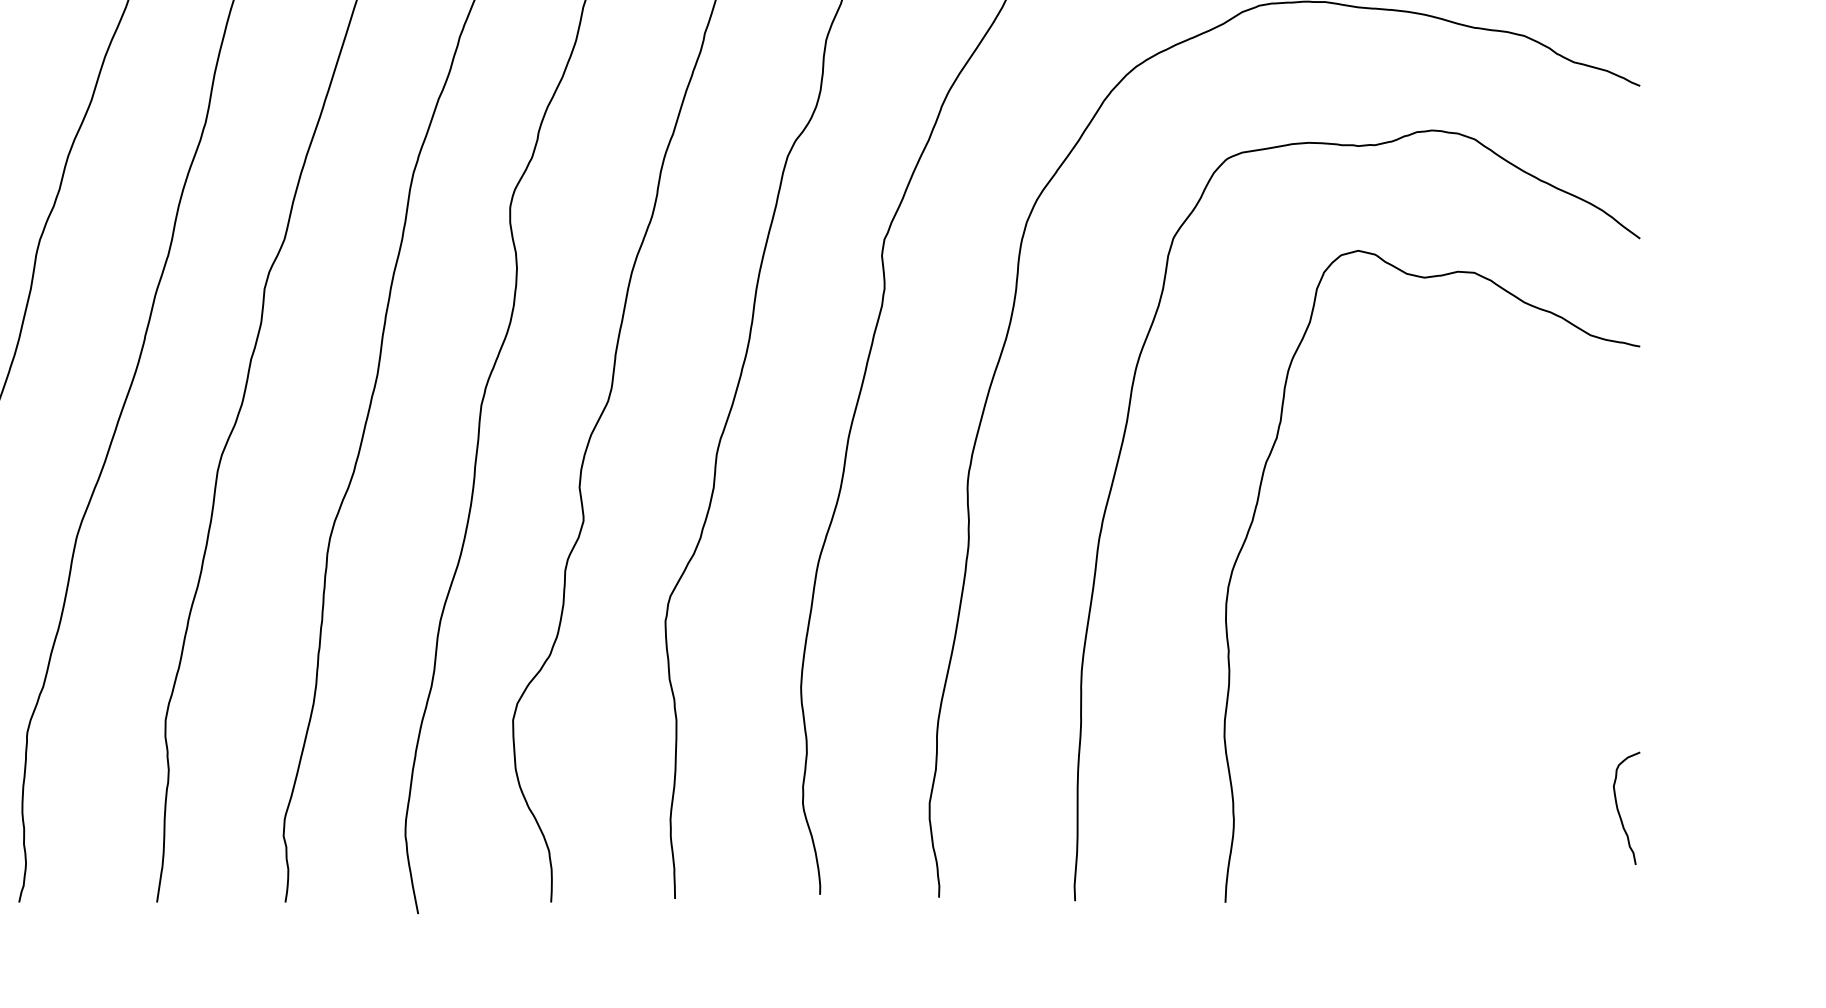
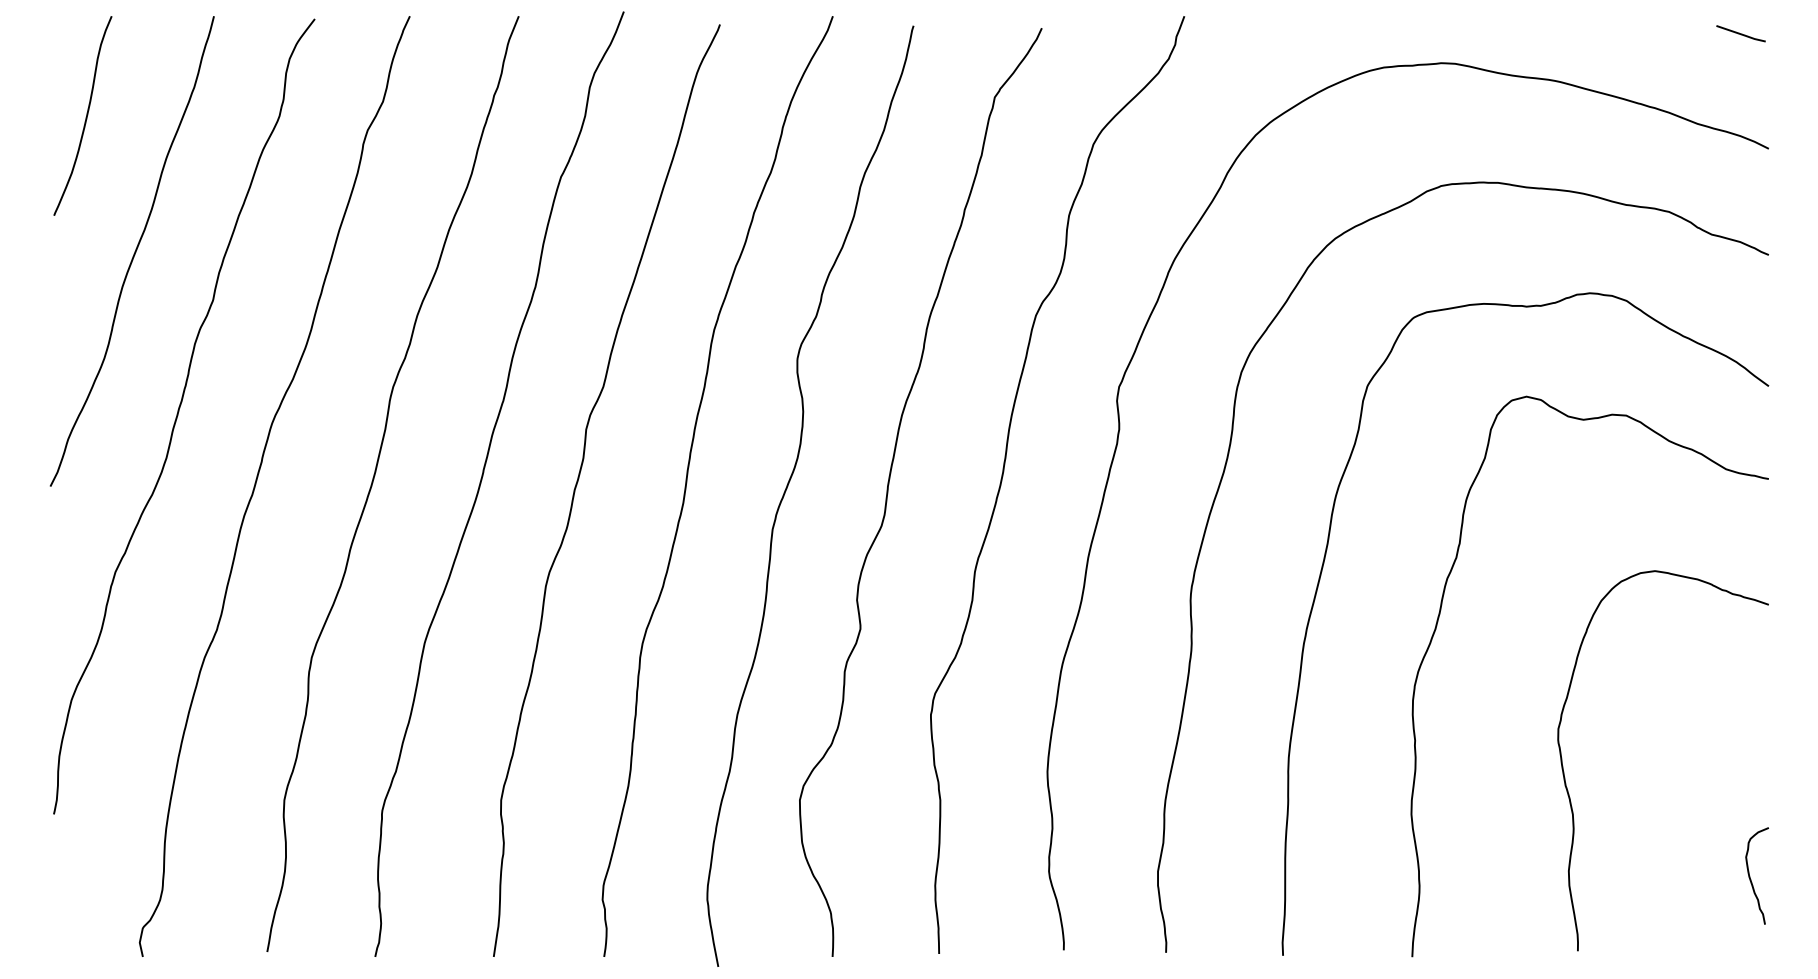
curve: (1403, 693) -> (1565, 777), added

